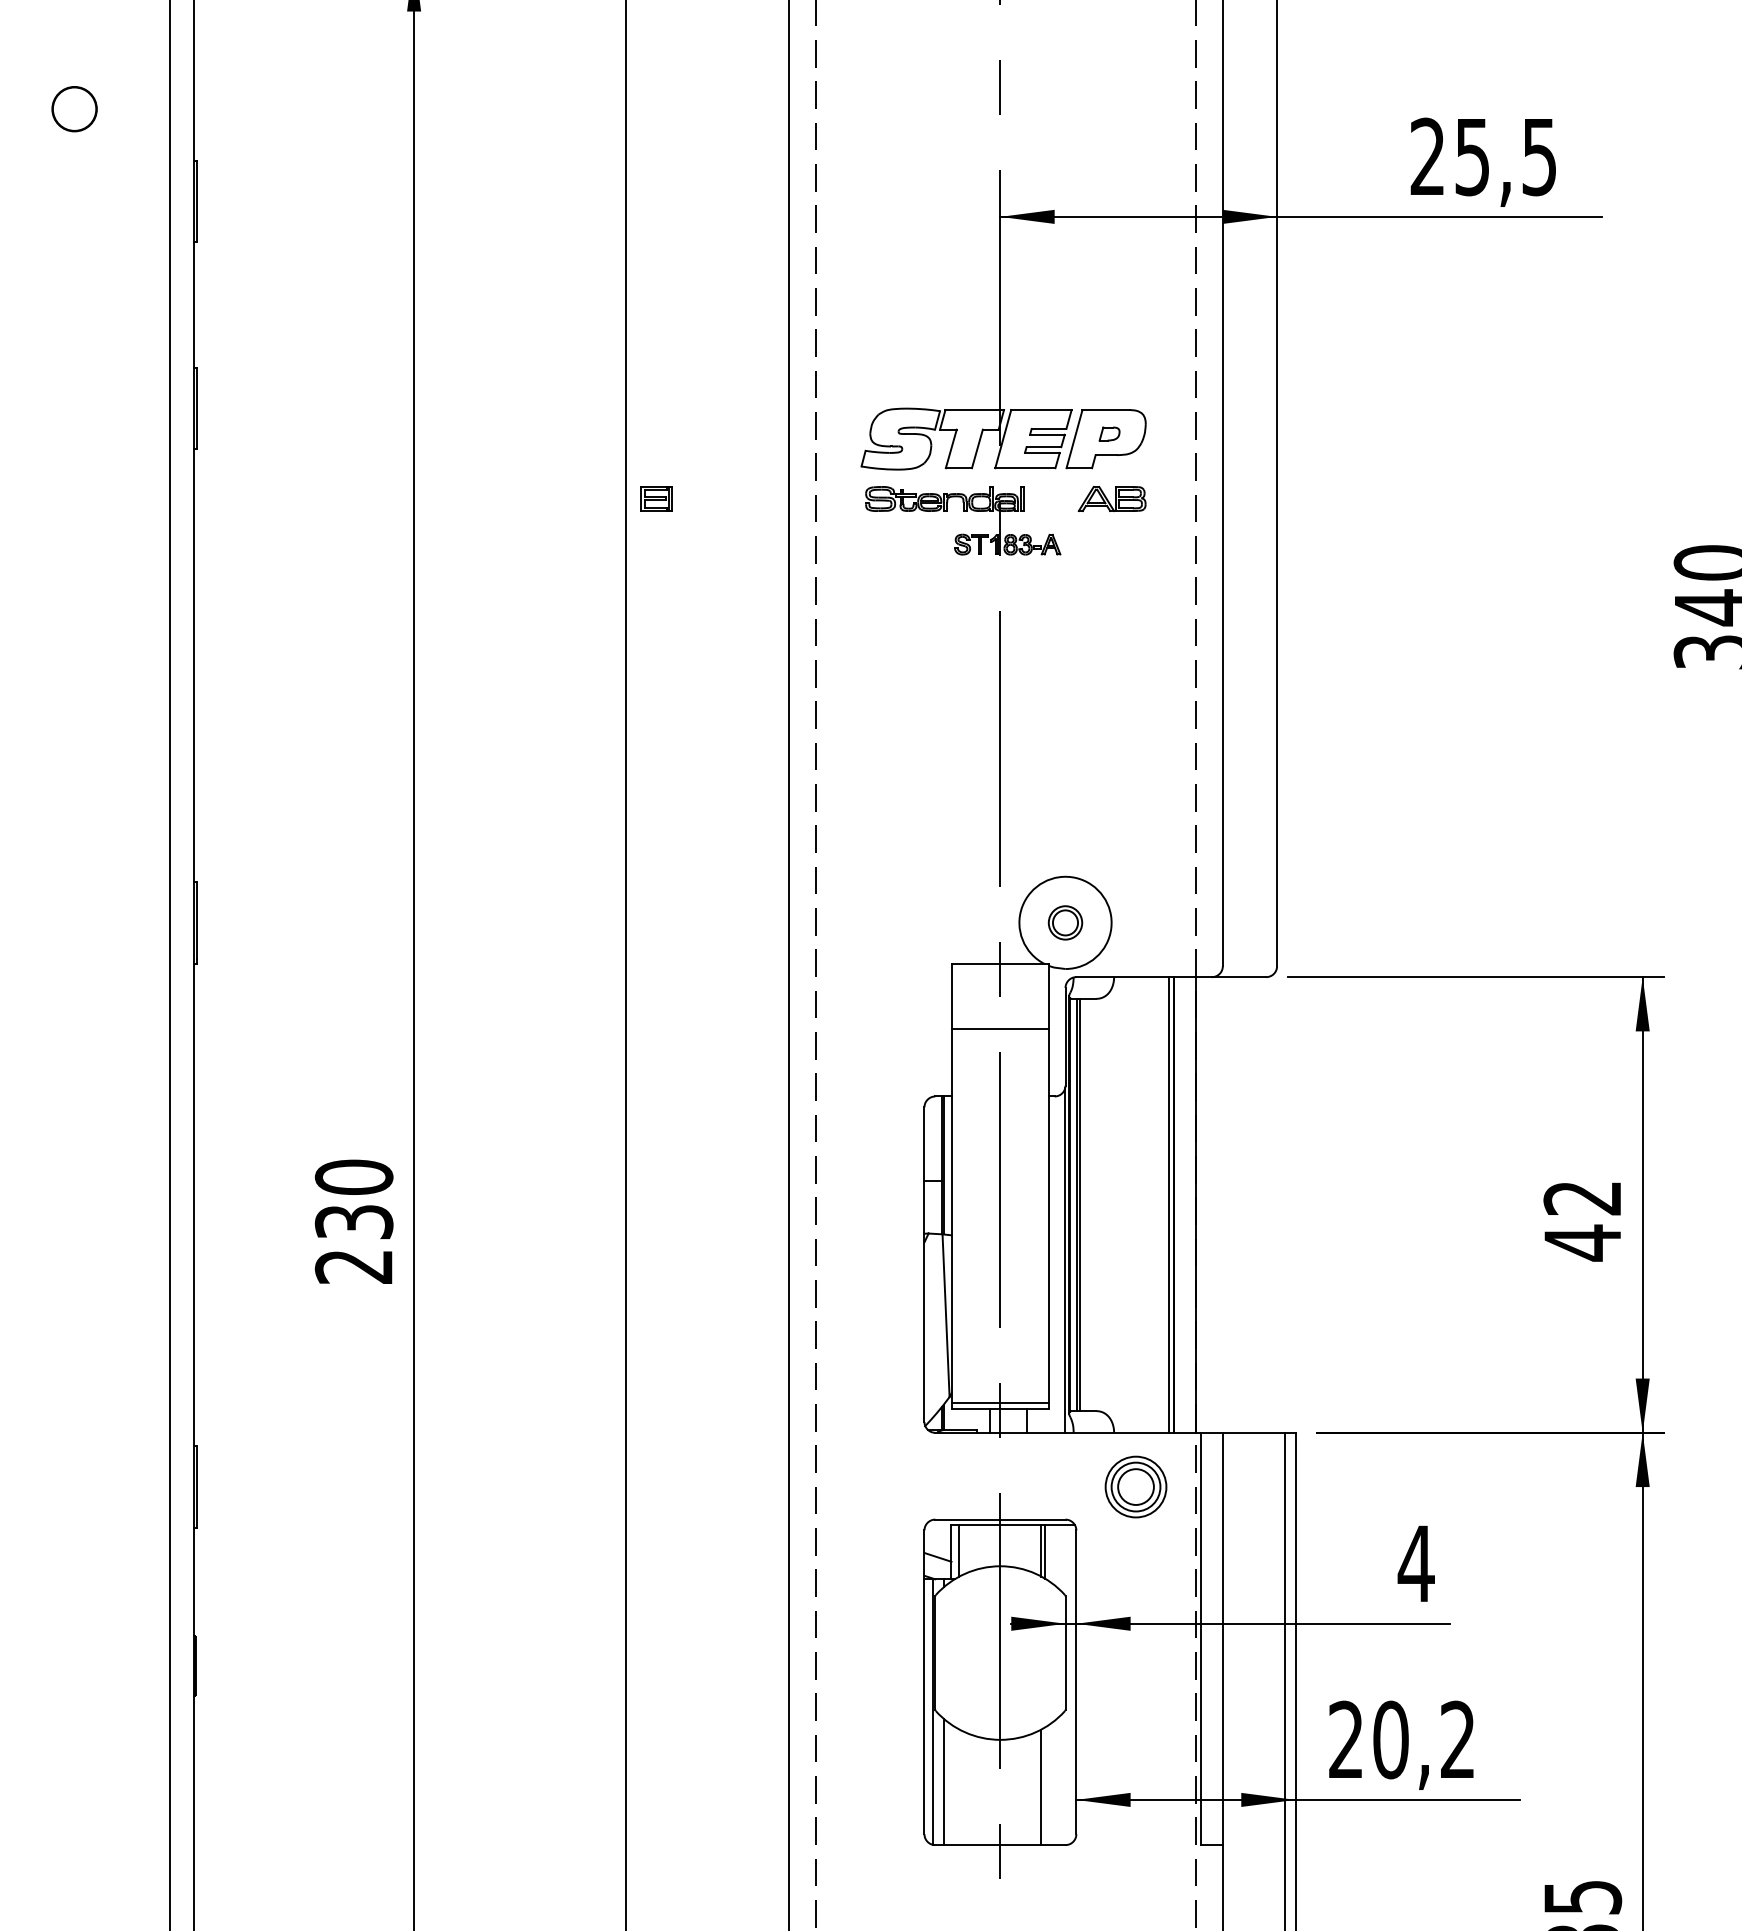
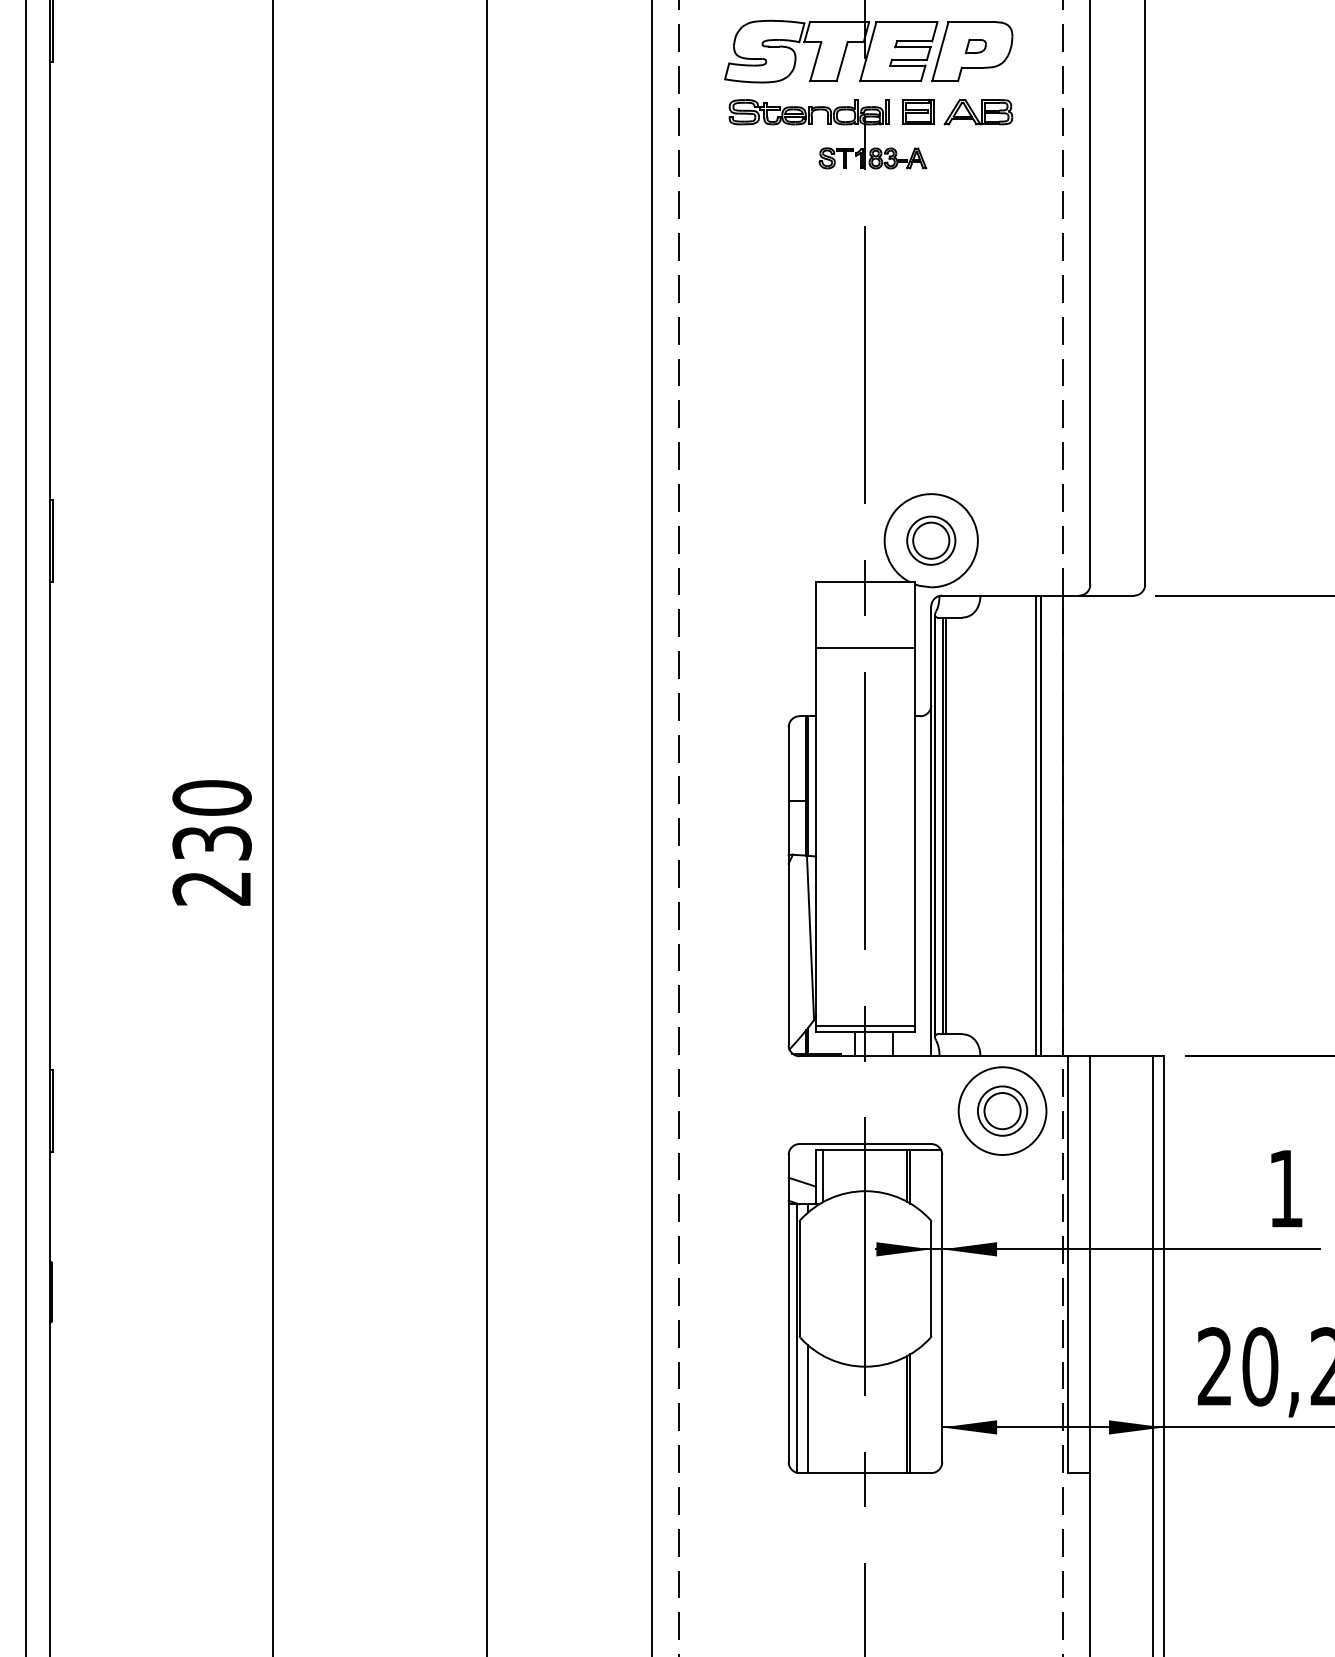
part: (656, 498) -> (918, 111), moved
part: (1065, 922) -> (931, 540), size x1.43
circle: (1135, 1486) -> (1002, 1110), size x1.43
text: (1415, 1563) -> (1285, 1188), 4 -> 1
line: (1044, 1786) -> (910, 1413), added

